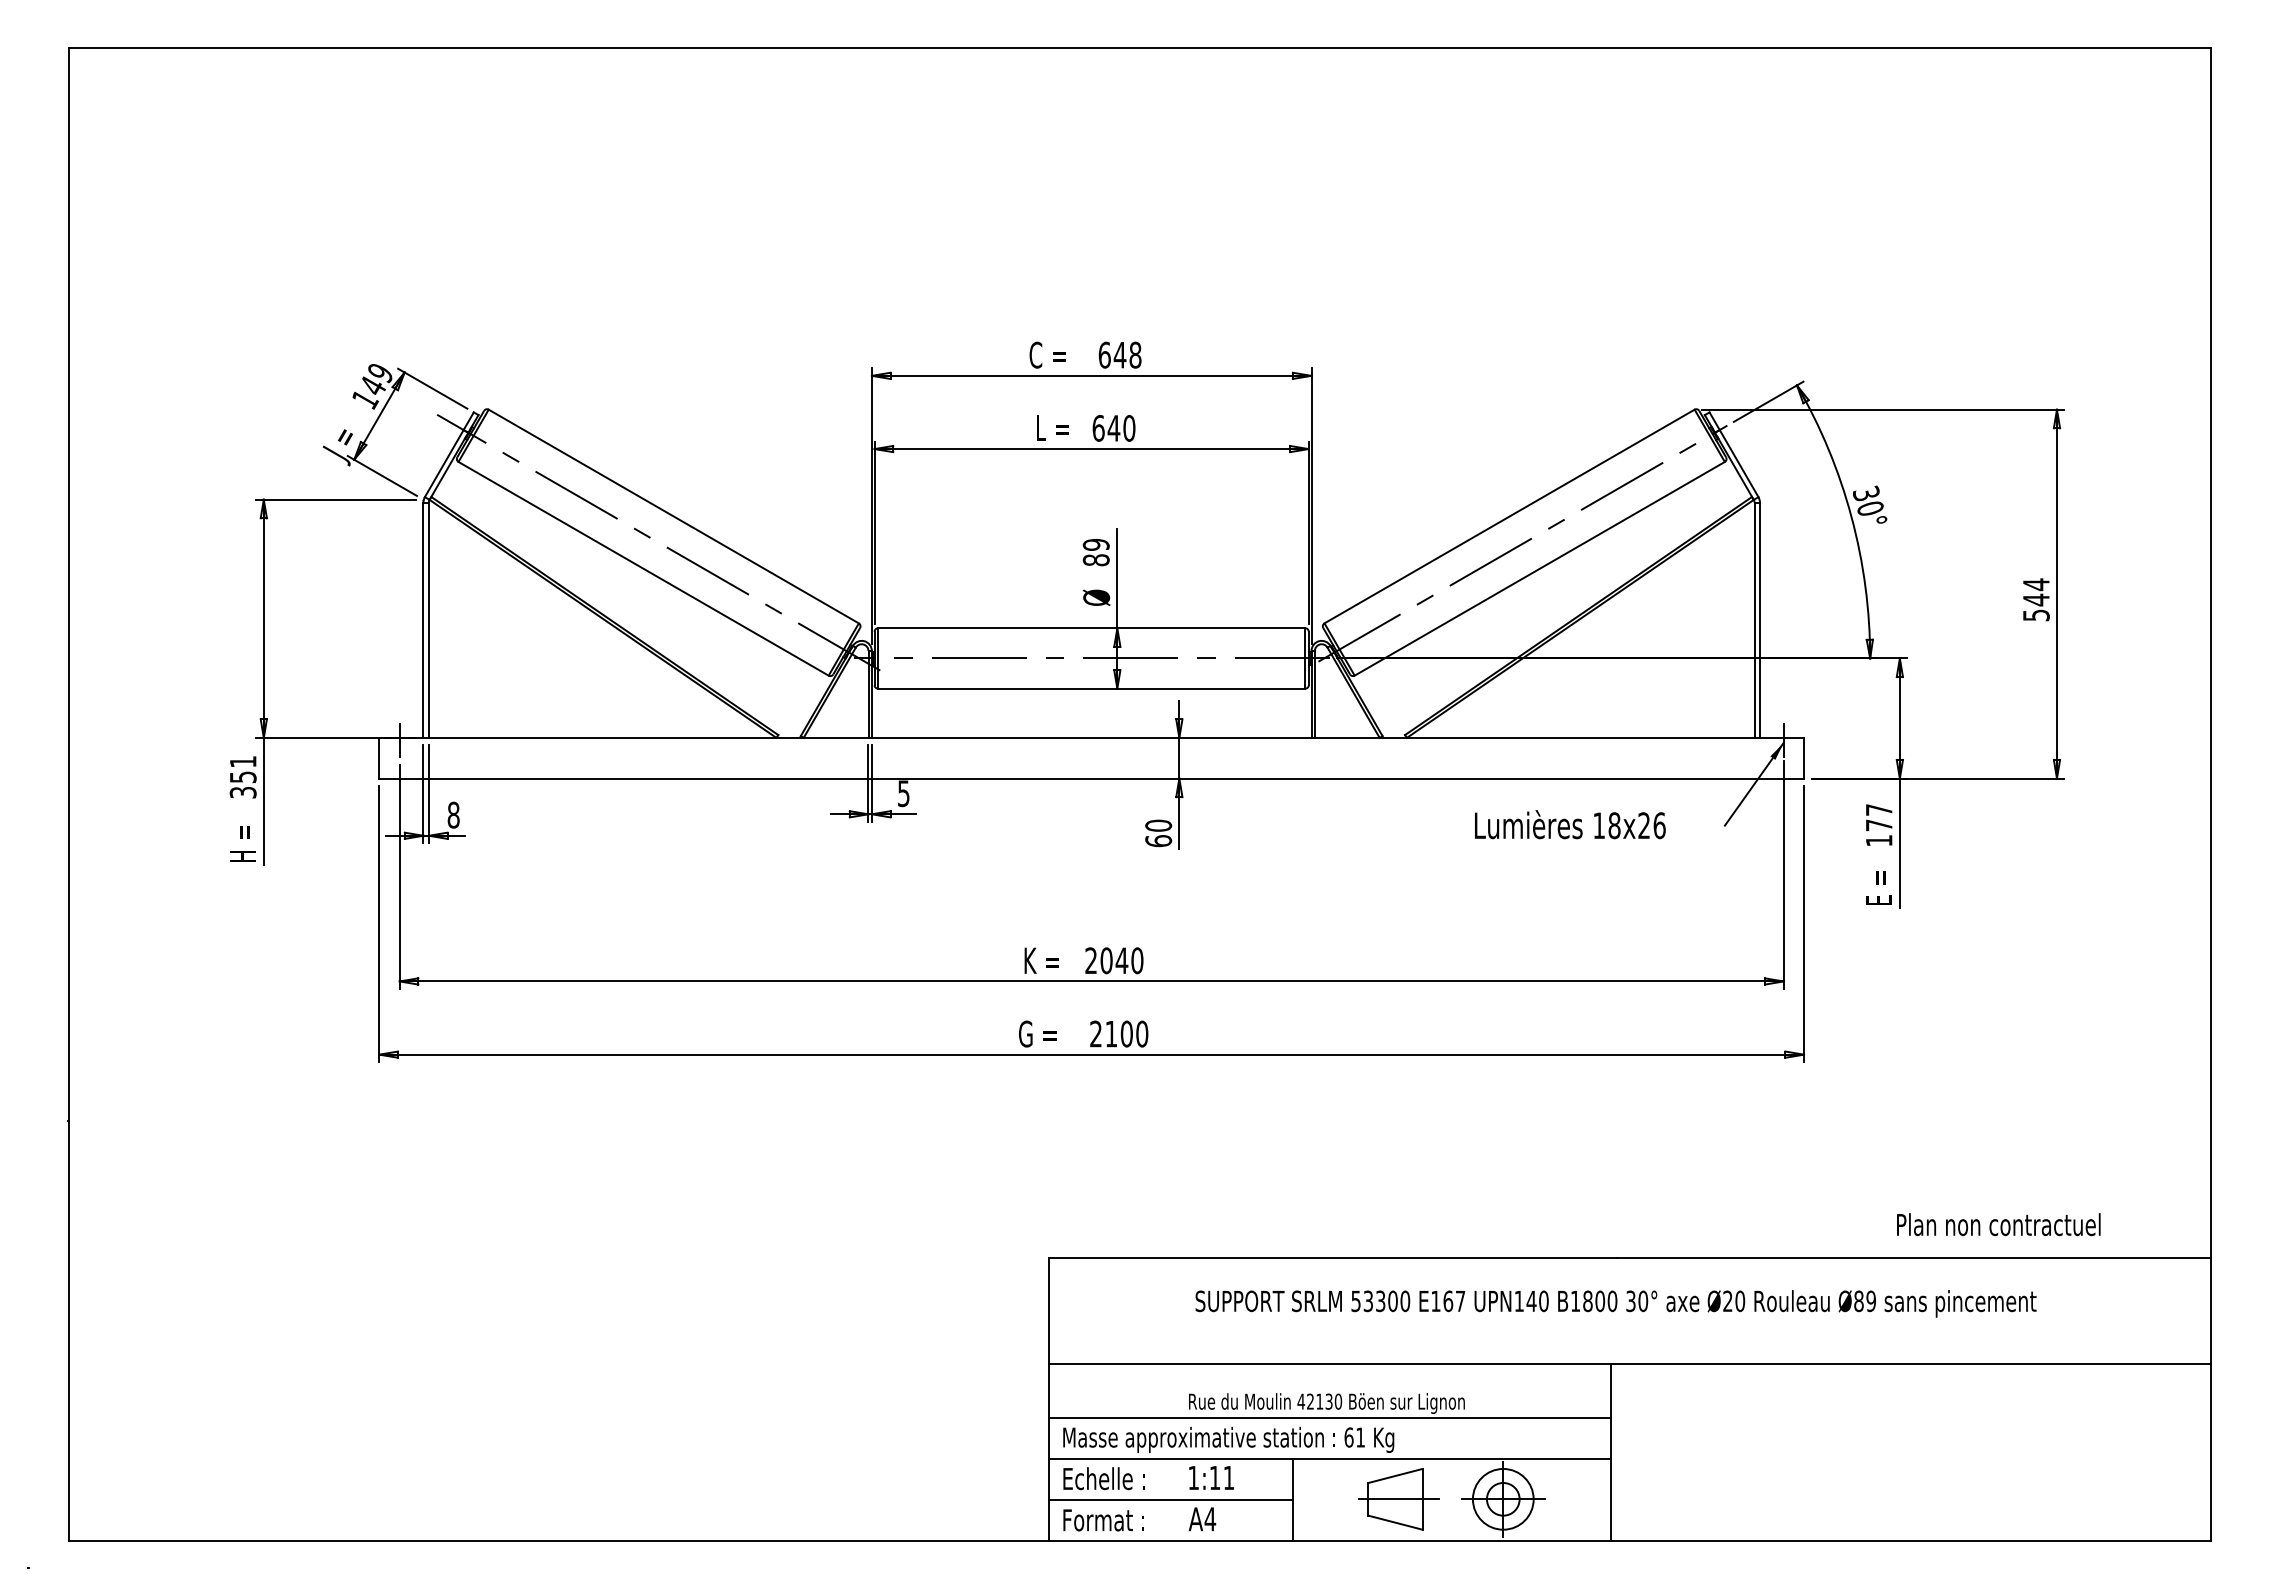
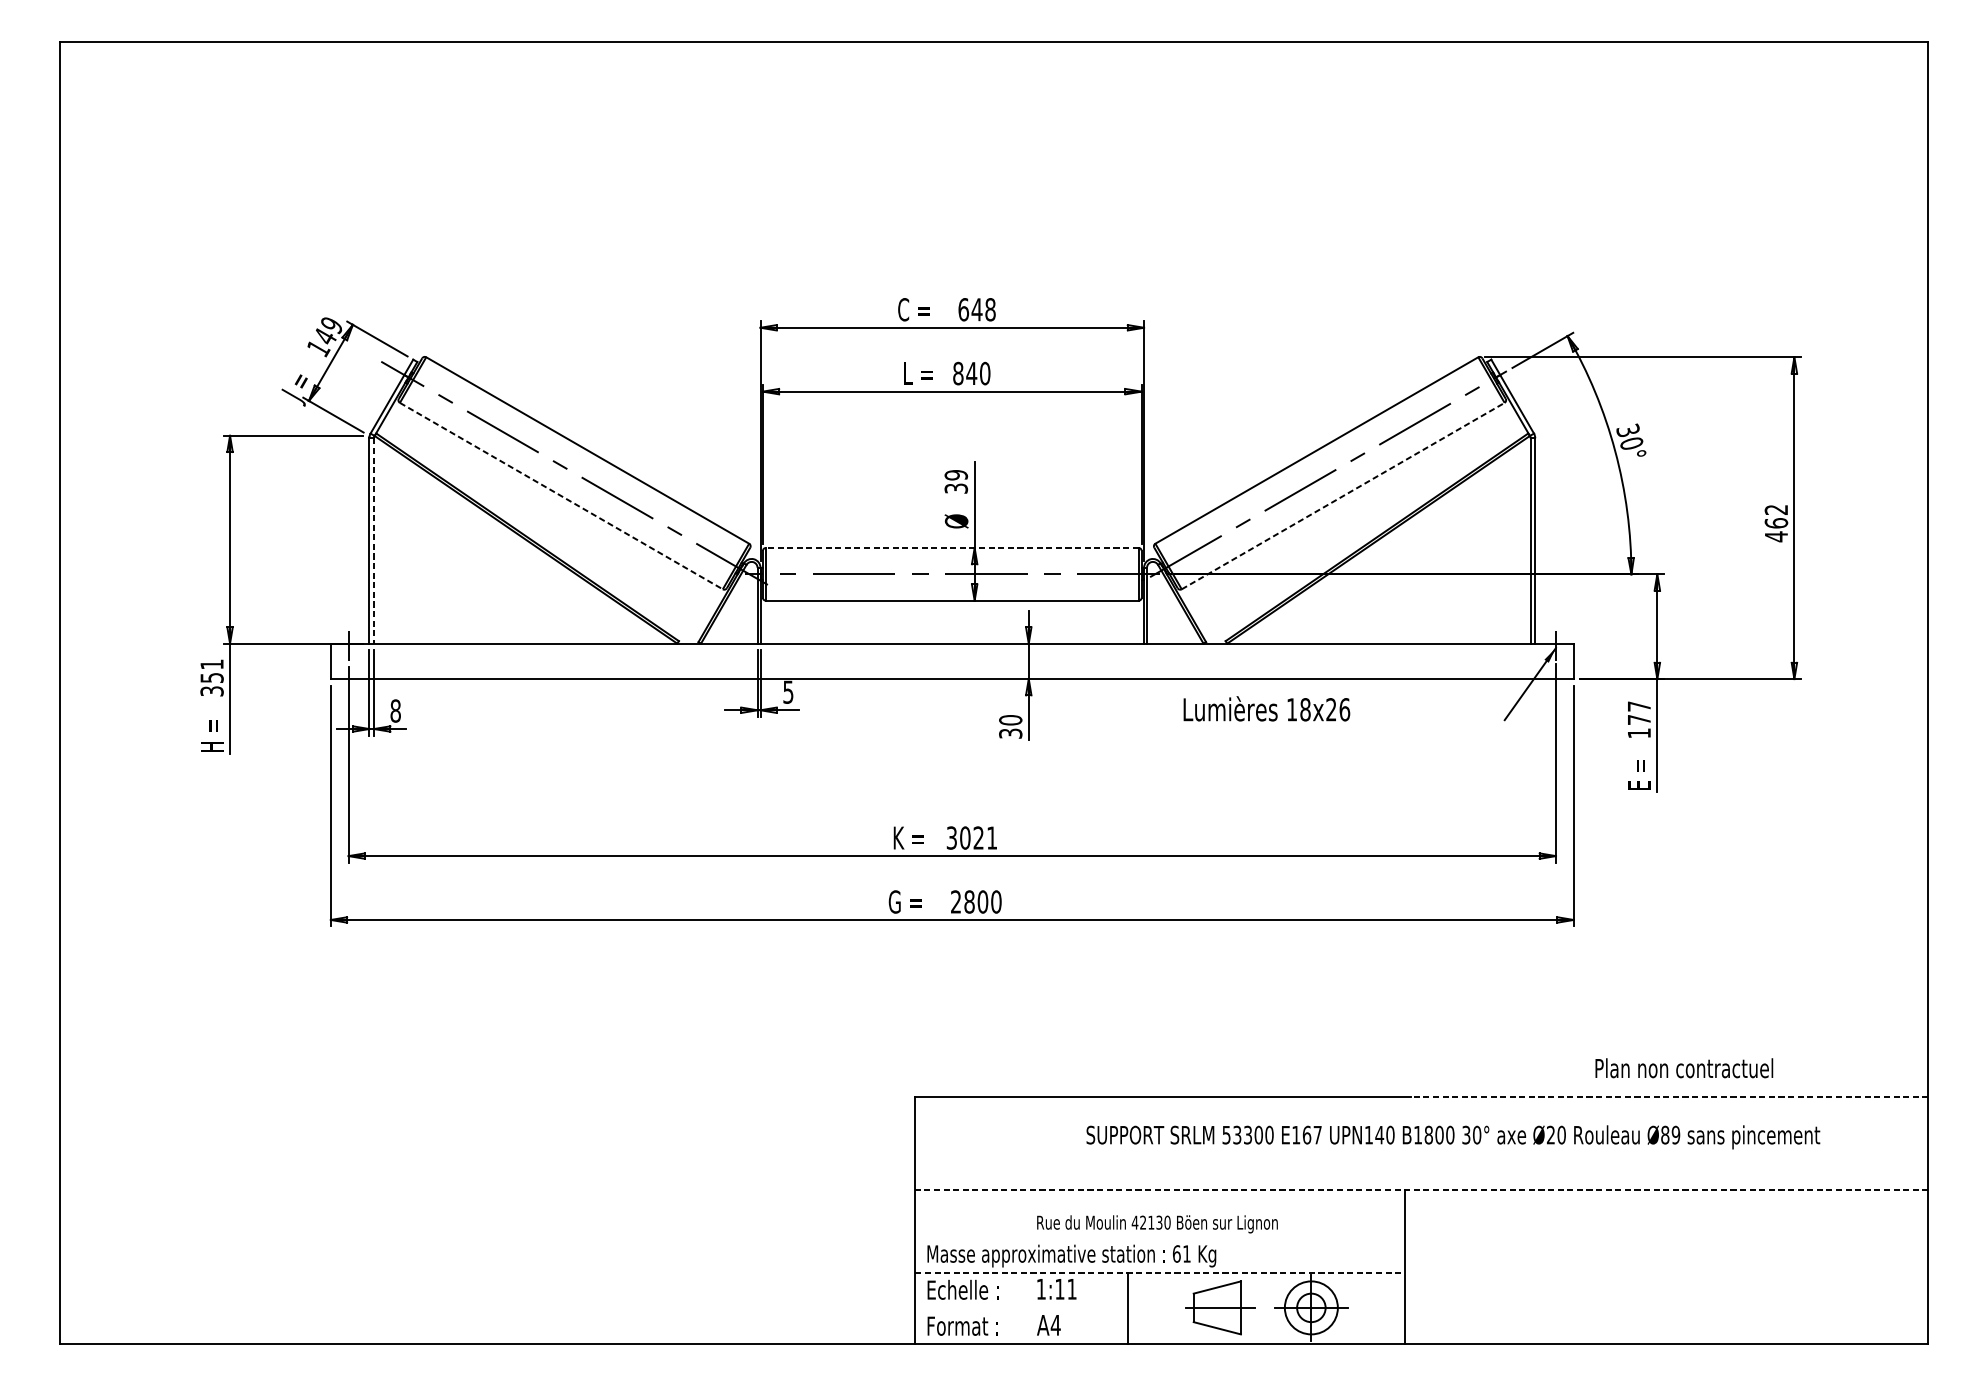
text: (1098, 427) -> (958, 372), 640 -> 840
text: (1095, 560) -> (955, 488), 89 -> 39
line: (643, 568) -> (561, 495), solid -> dashed
line: (1539, 568) -> (1342, 495), solid -> dashed
text: (2035, 599) -> (1775, 522), 544 -> 462
line: (428, 620) -> (373, 541), solid -> dashed
line: (1091, 628) -> (952, 548), solid -> dashed
text: (1570, 824) -> (1267, 708), moved
text: (1158, 841) -> (1010, 734), 60 -> 30
text: (1114, 960) -> (972, 837), 2040 -> 3021
text: (1111, 1033) -> (969, 901), 2100 -> 2800
text: (1998, 1224) -> (1684, 1068), moved
line: (1913, 1257) -> (1669, 1096), solid -> dashed
text: (1615, 1303) -> (1452, 1137), moved
line: (1629, 1363) -> (1421, 1189), solid -> dashed
line: (1330, 1418) -> (1160, 1237), removed
line: (1330, 1459) -> (1160, 1273), solid -> dashed
line: (1170, 1500) -> (1021, 1308), removed

